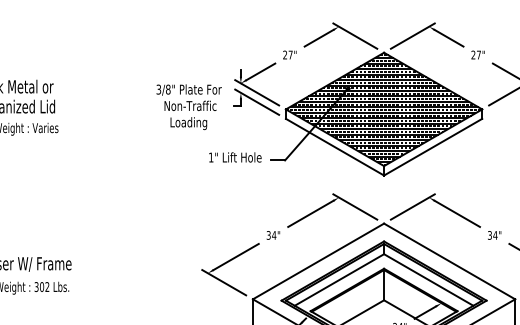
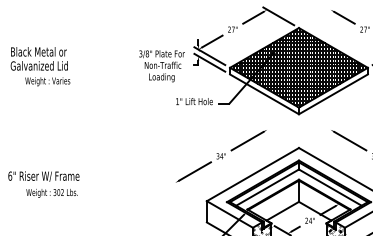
line: (411, 36) -> (318, 16), removed
line: (354, 207) -> (278, 136), removed
line: (411, 207) -> (318, 136), removed
line: (223, 282) -> (186, 189), removed

